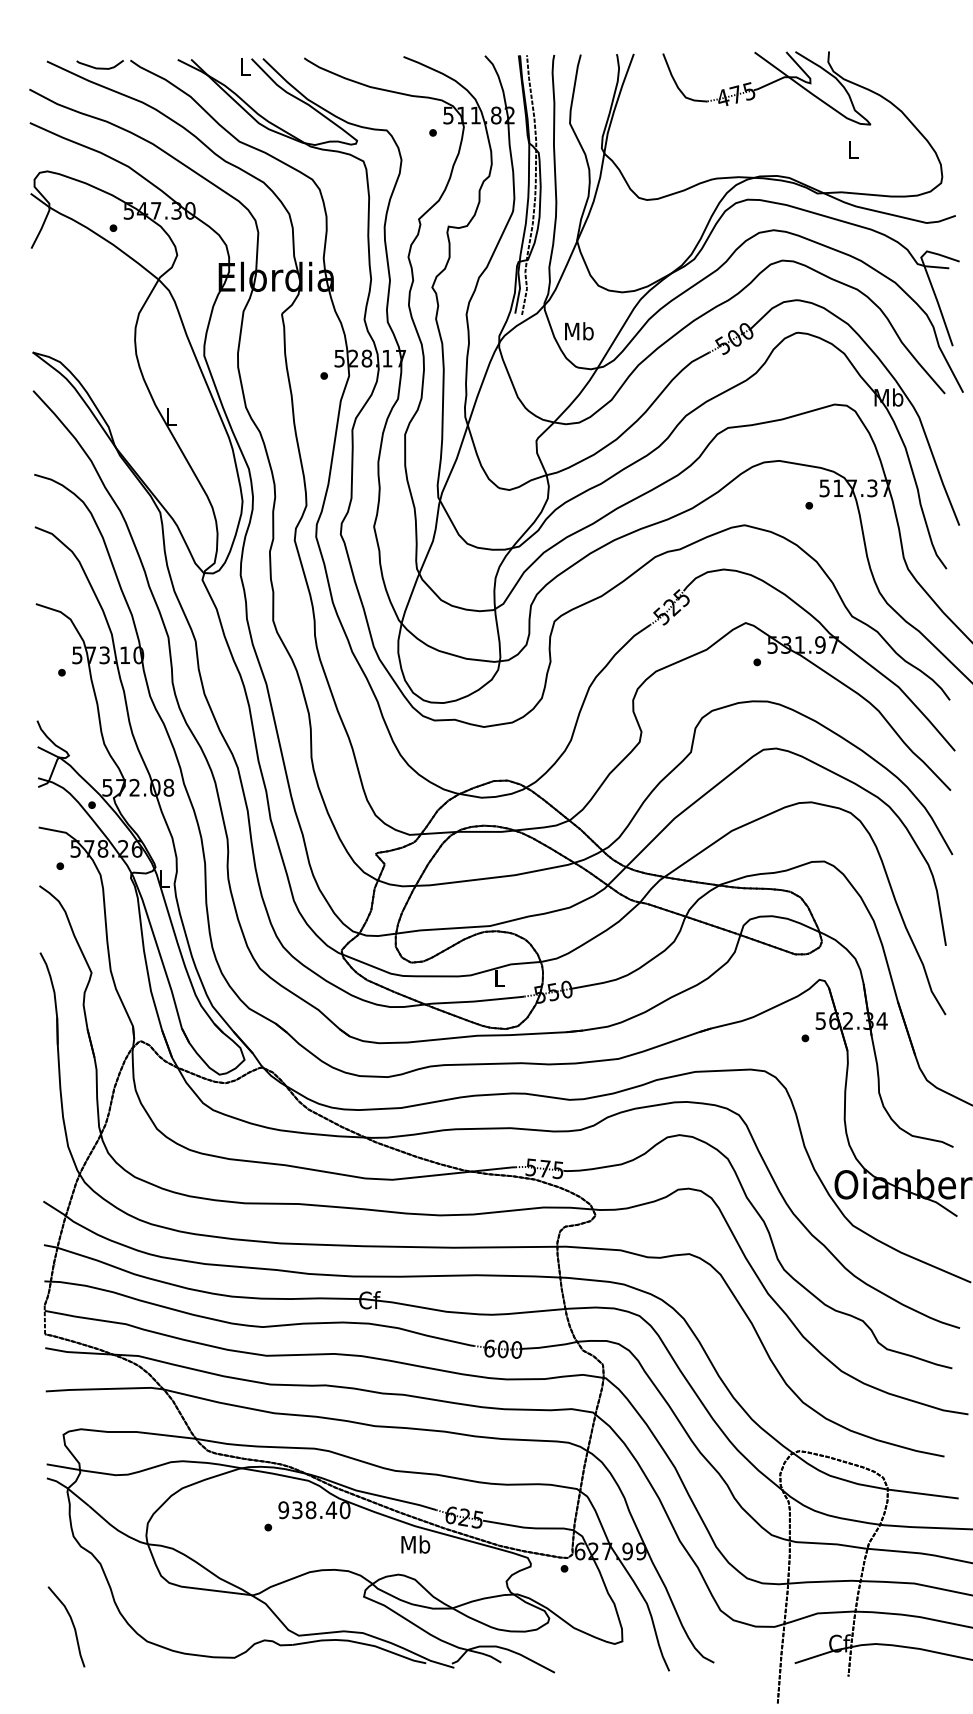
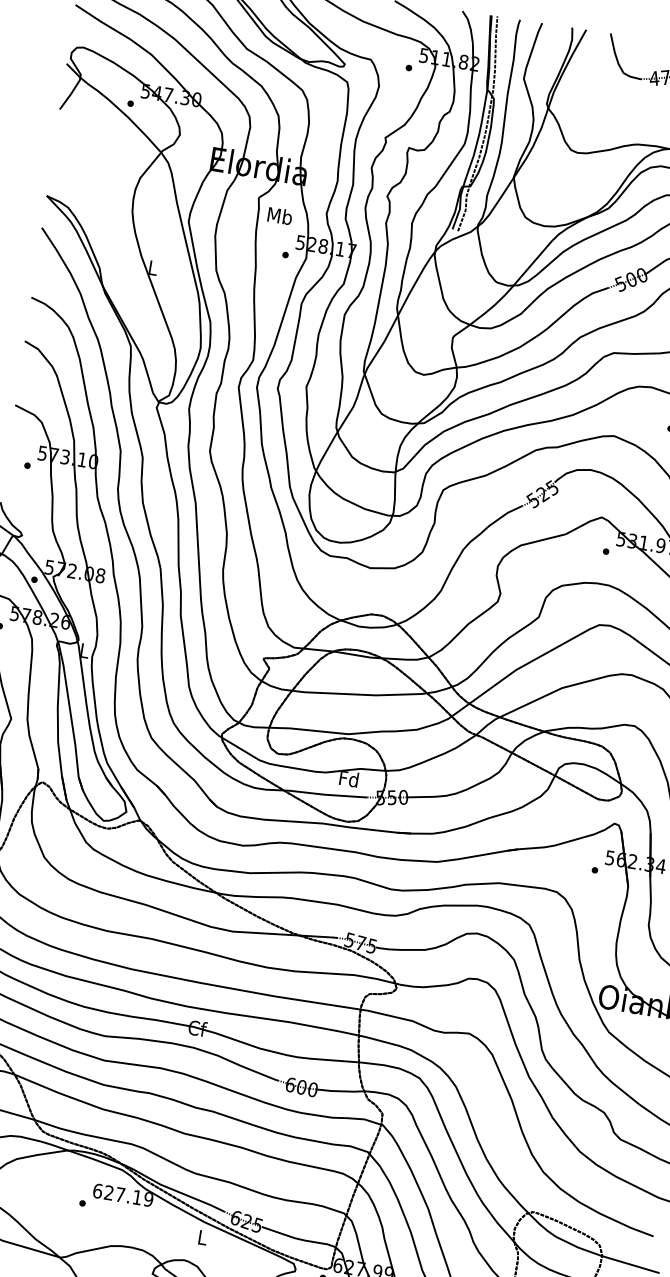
text: (579, 331) -> (280, 216), moved
text: (499, 978) -> (349, 779), L -> Fd
text: (314, 1510) -> (123, 1195), 938.40 -> 627.19
text: (415, 1544) -> (202, 1237), Mb -> L

